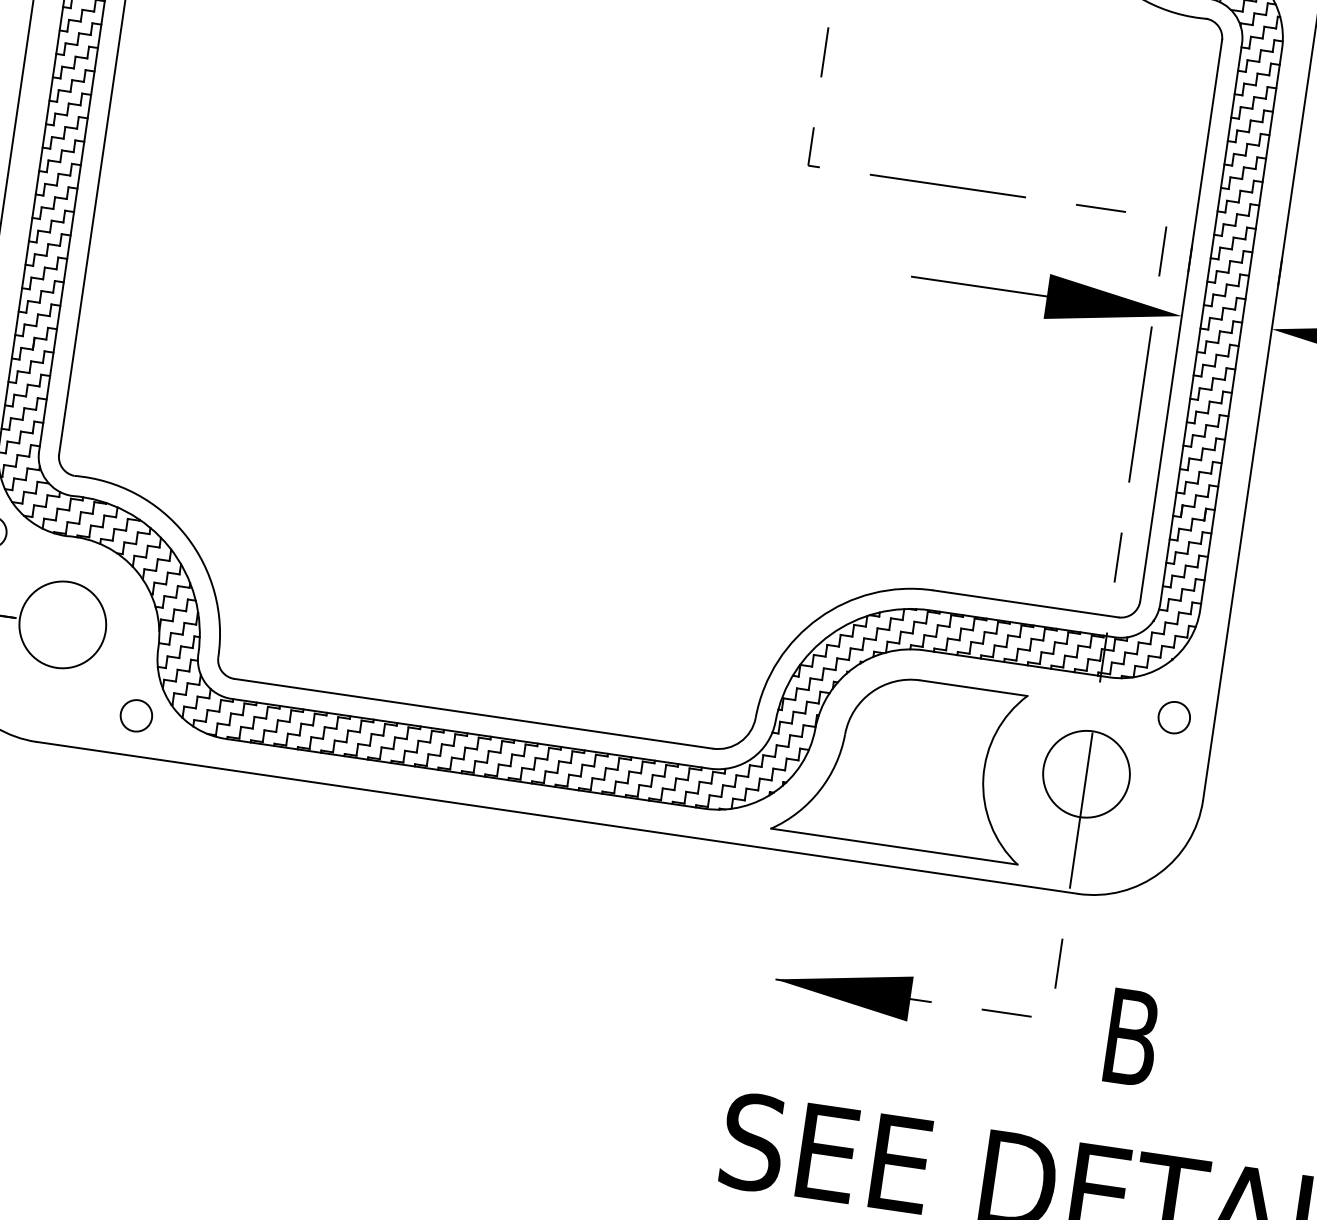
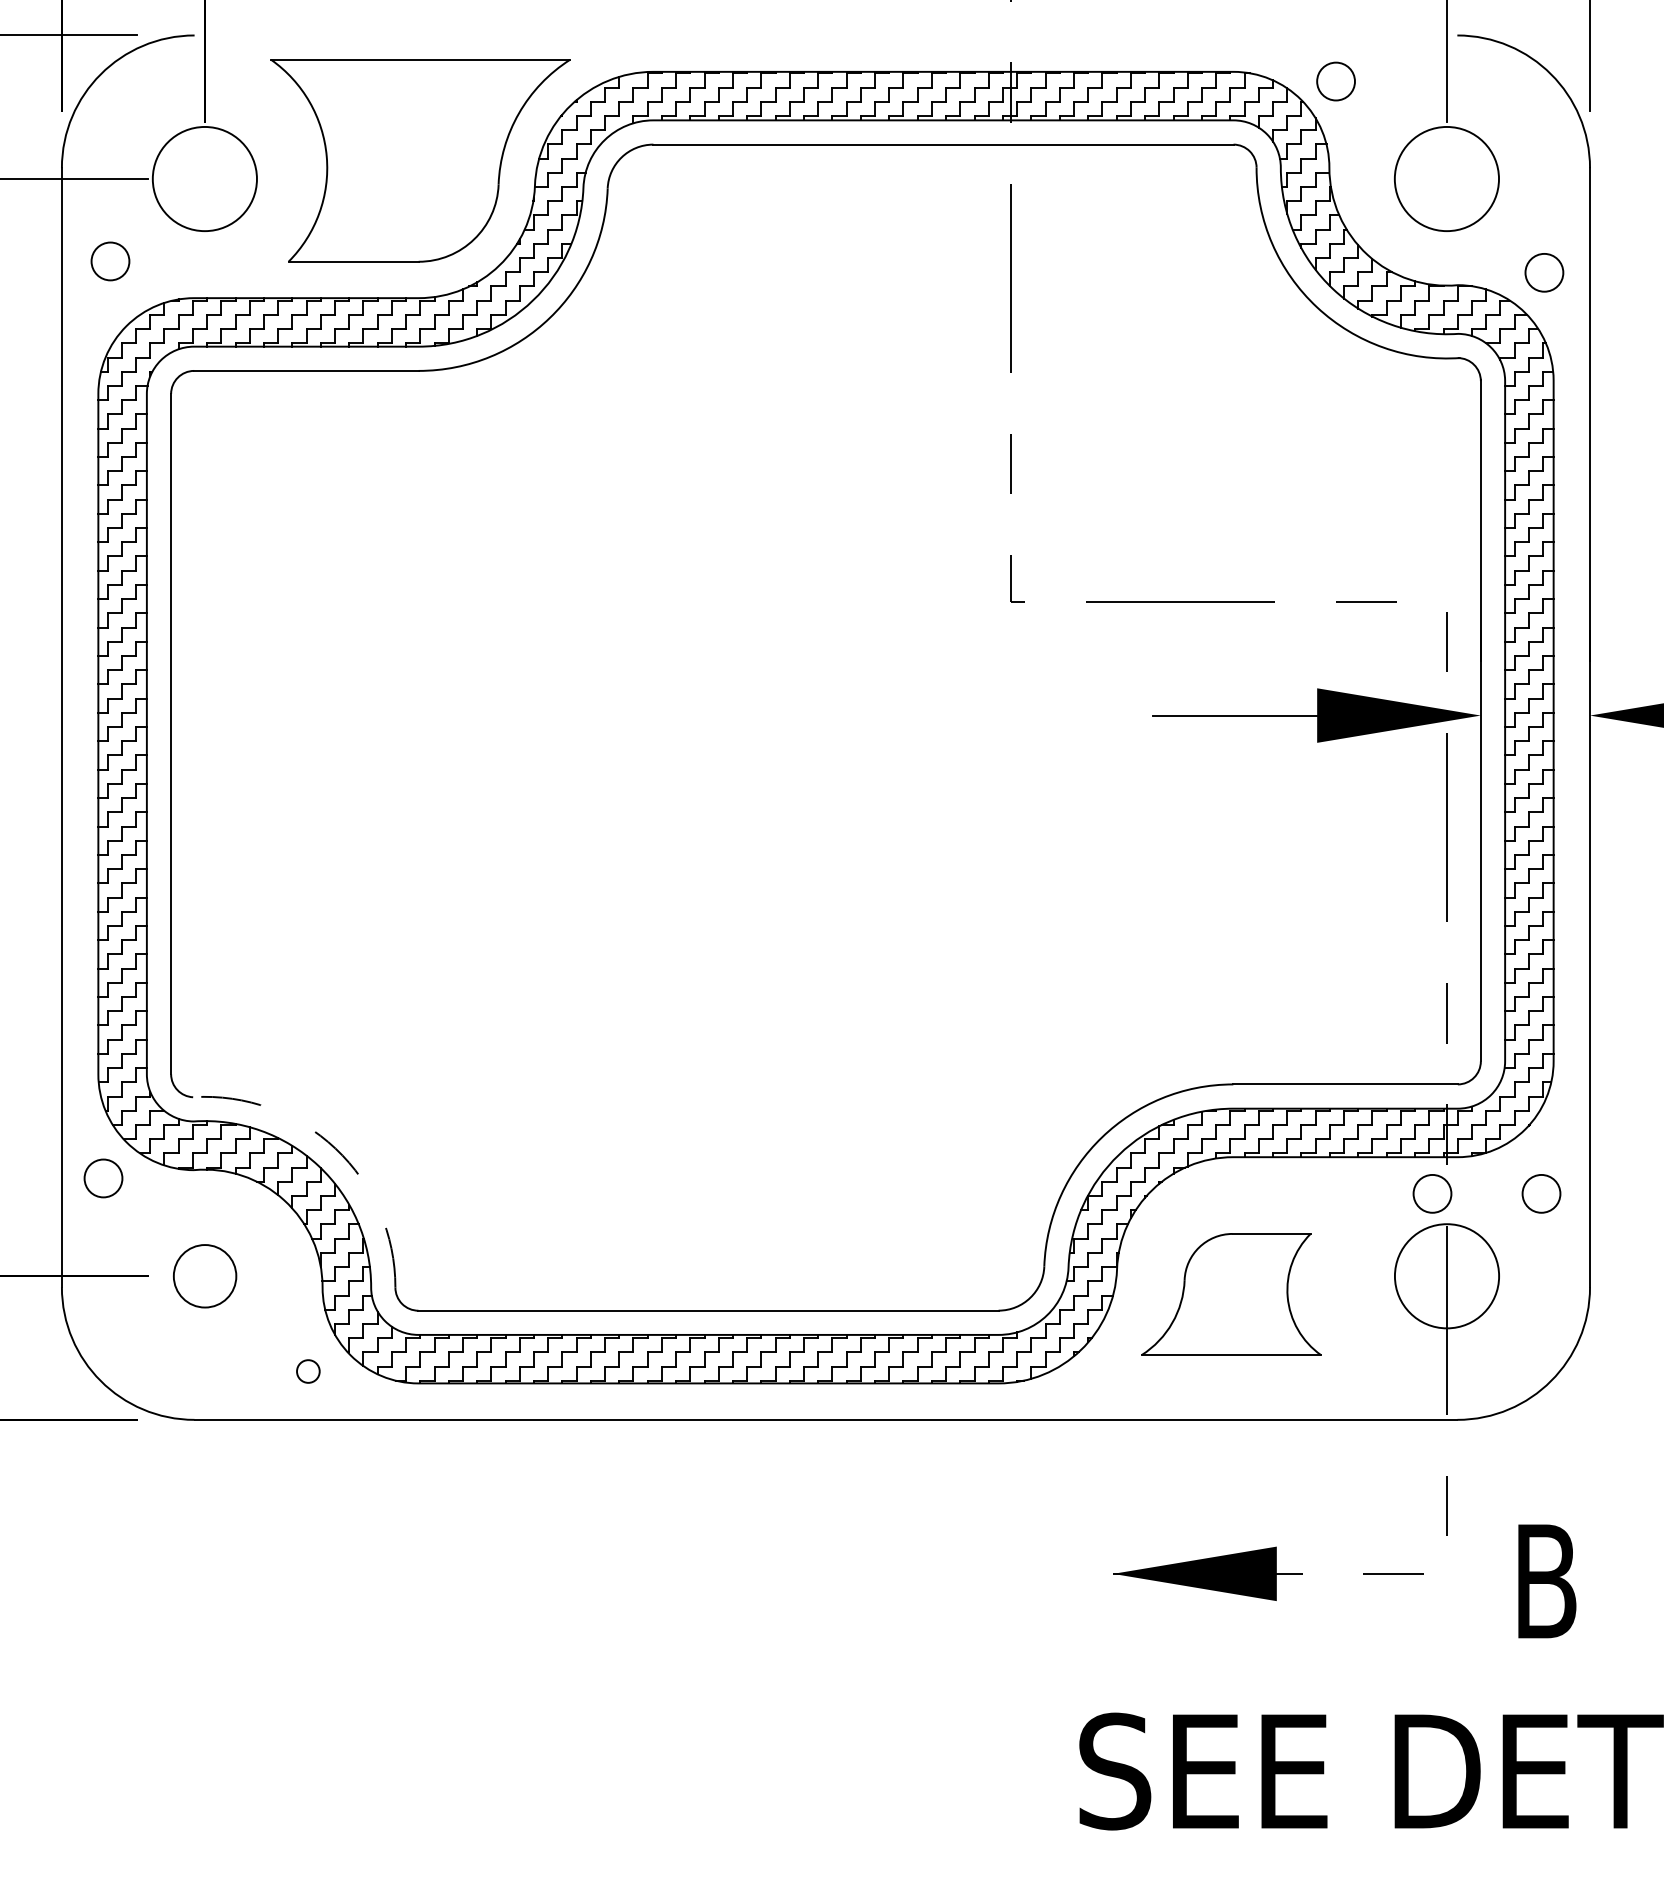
arc: (185, 535) -> (335, 1148), solid -> dashed
circle: (63, 625) -> (205, 1276), size x0.6
circle: (1084, 704) -> (1432, 1193), added
circle: (136, 715) -> (308, 1371), size x0.6
part: (906, 763) -> (1231, 1294), size x0.6

